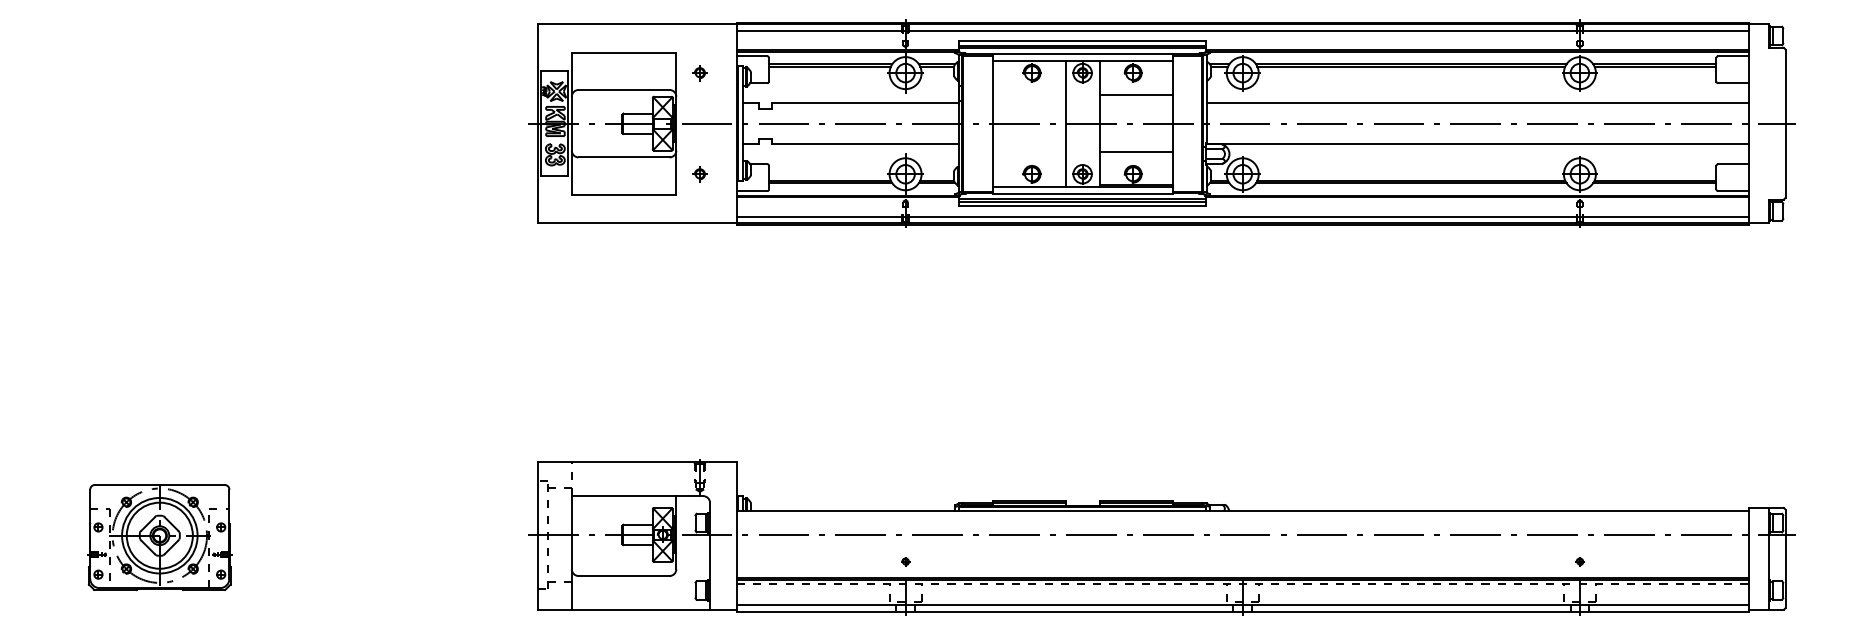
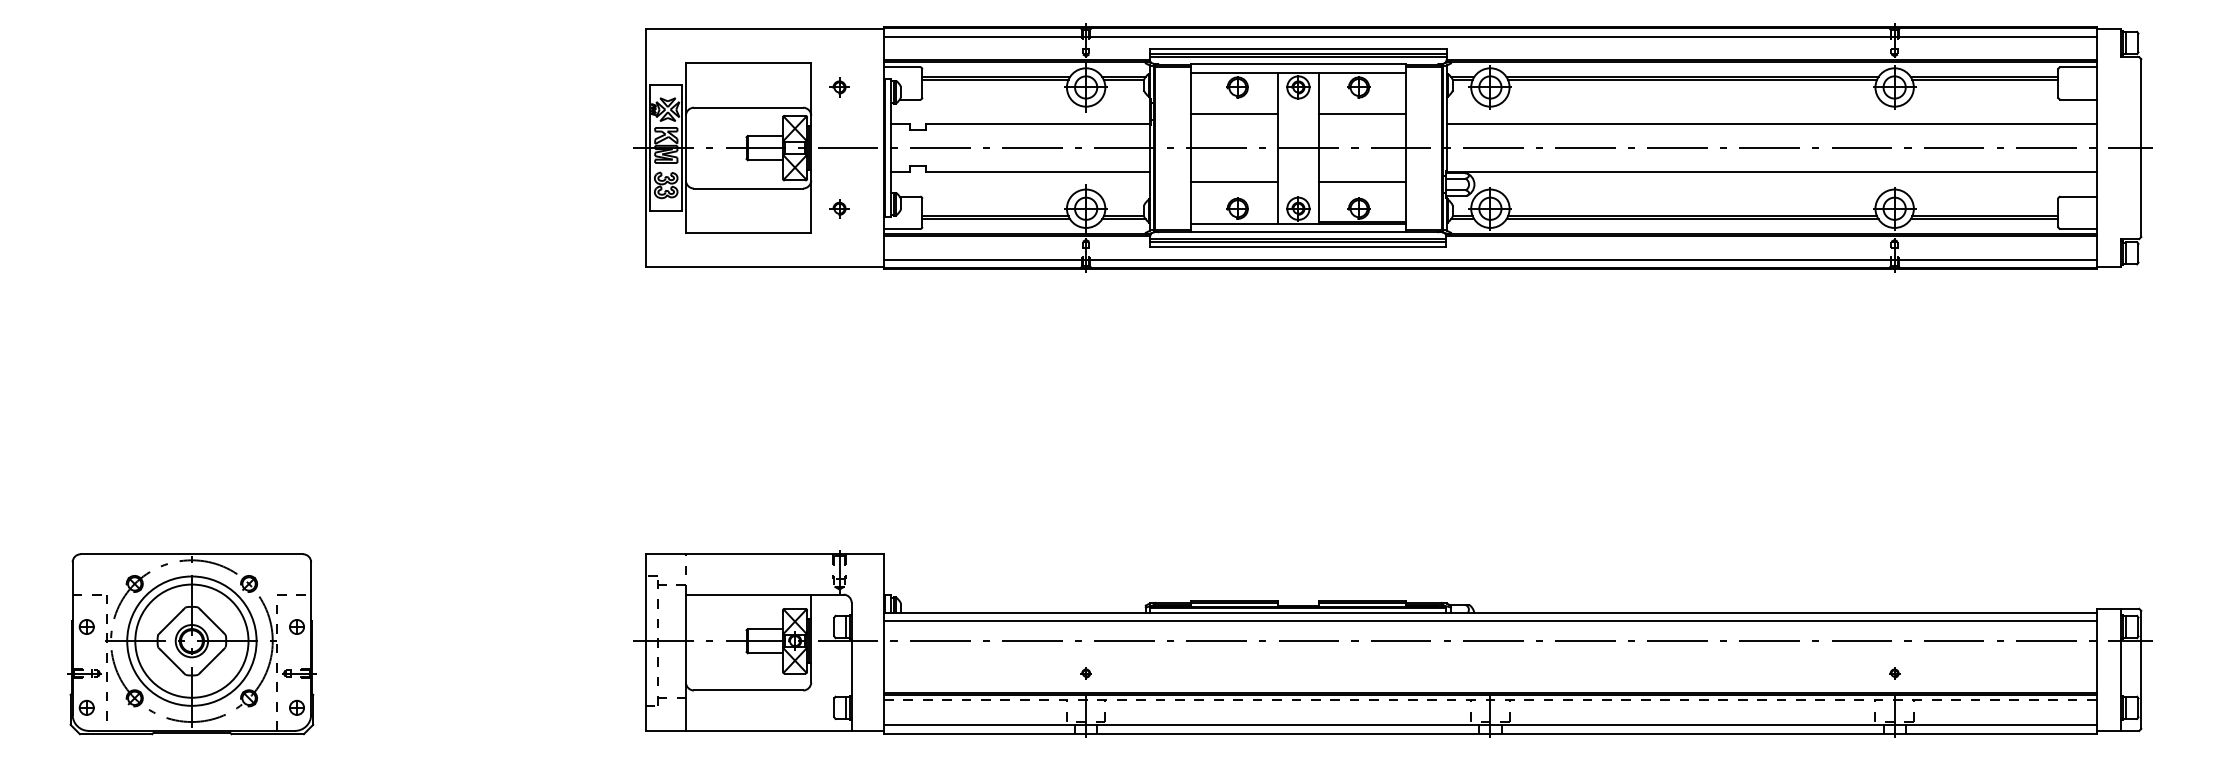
line: (1029, 95) -> (1234, 114), added
line: (1029, 152) -> (1234, 182), added
line: (1242, 517) -> (1490, 620), added
part: (159, 537) -> (191, 644), size x1.43

